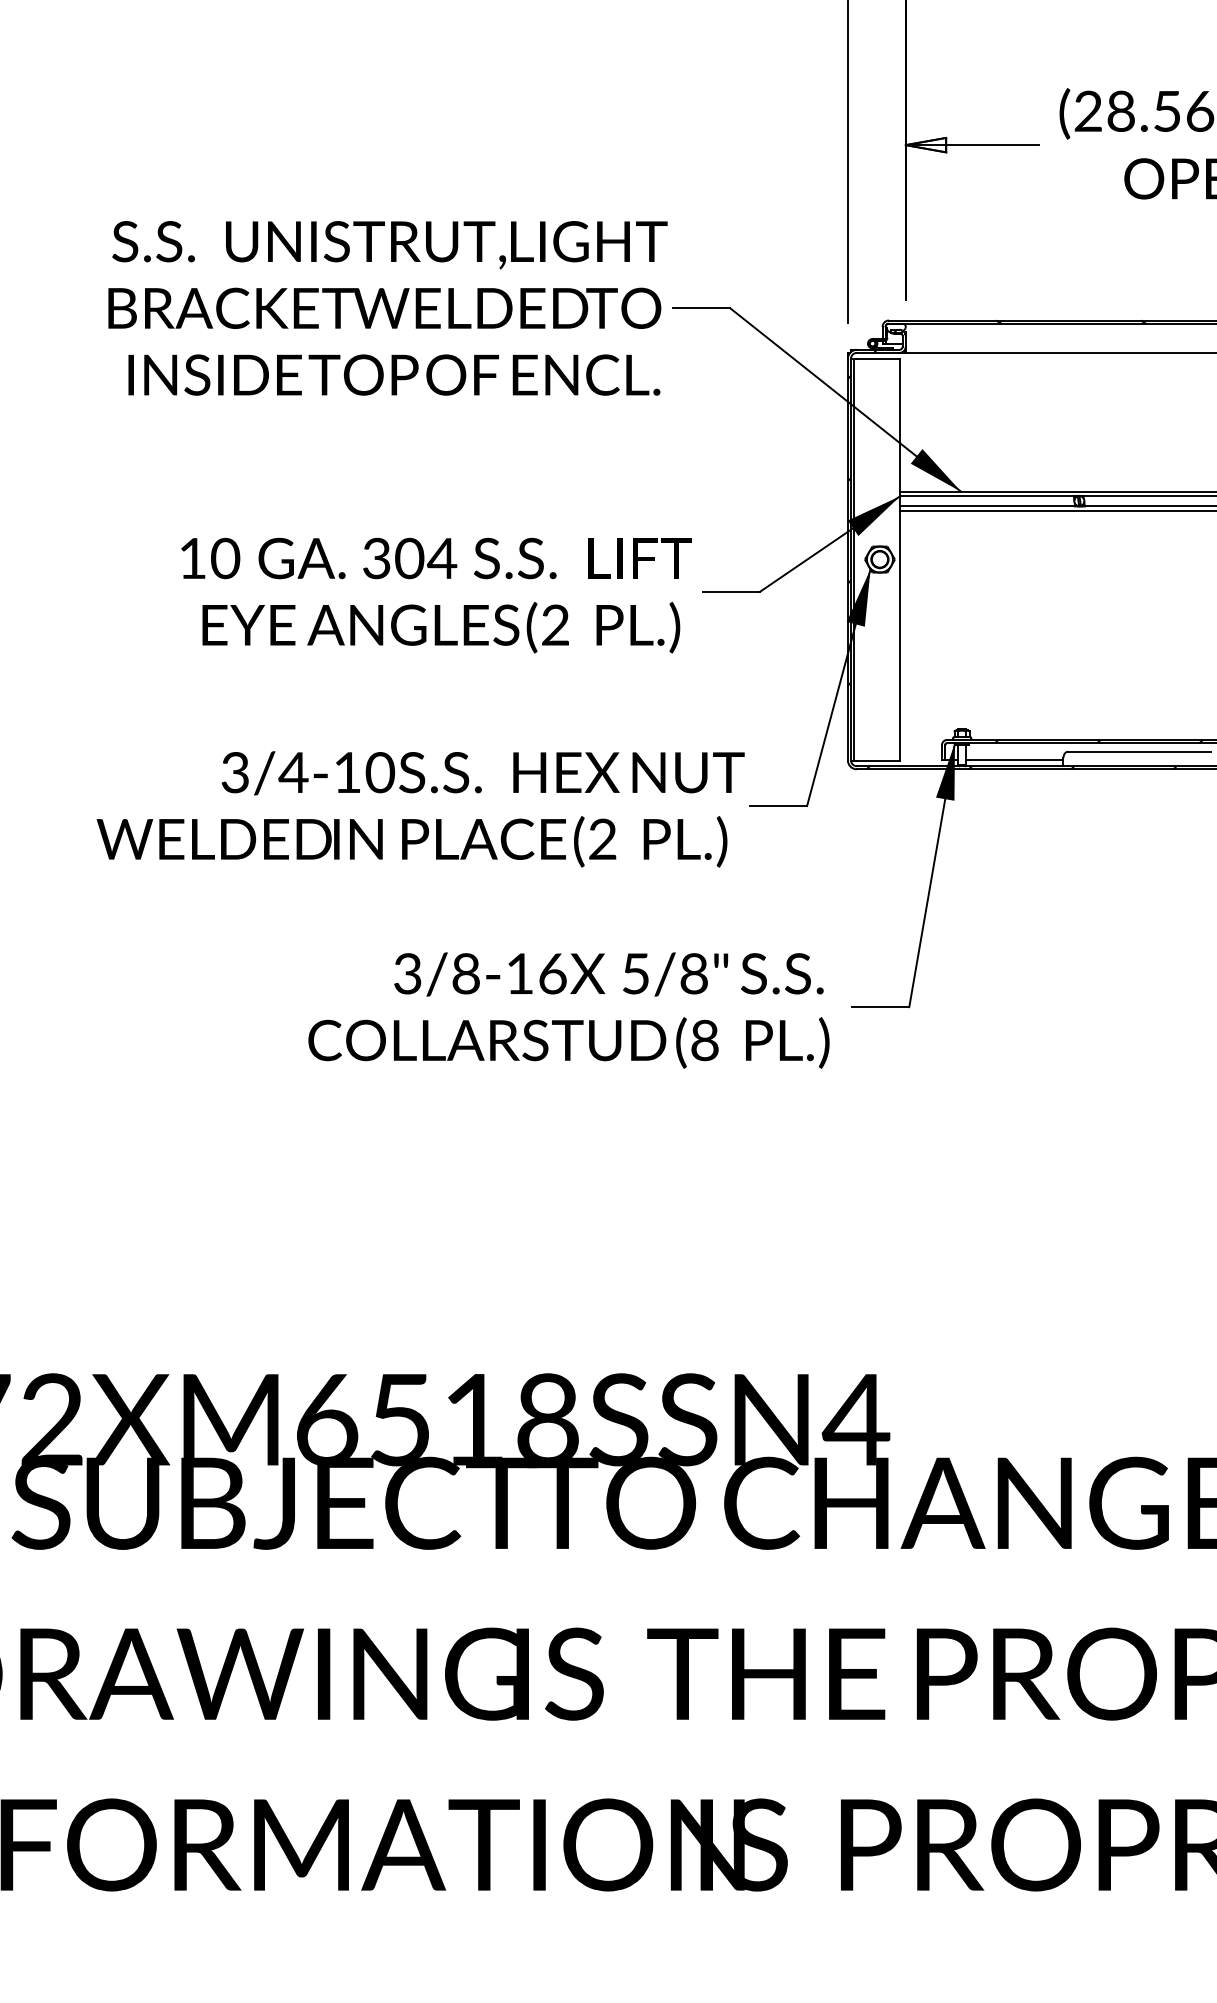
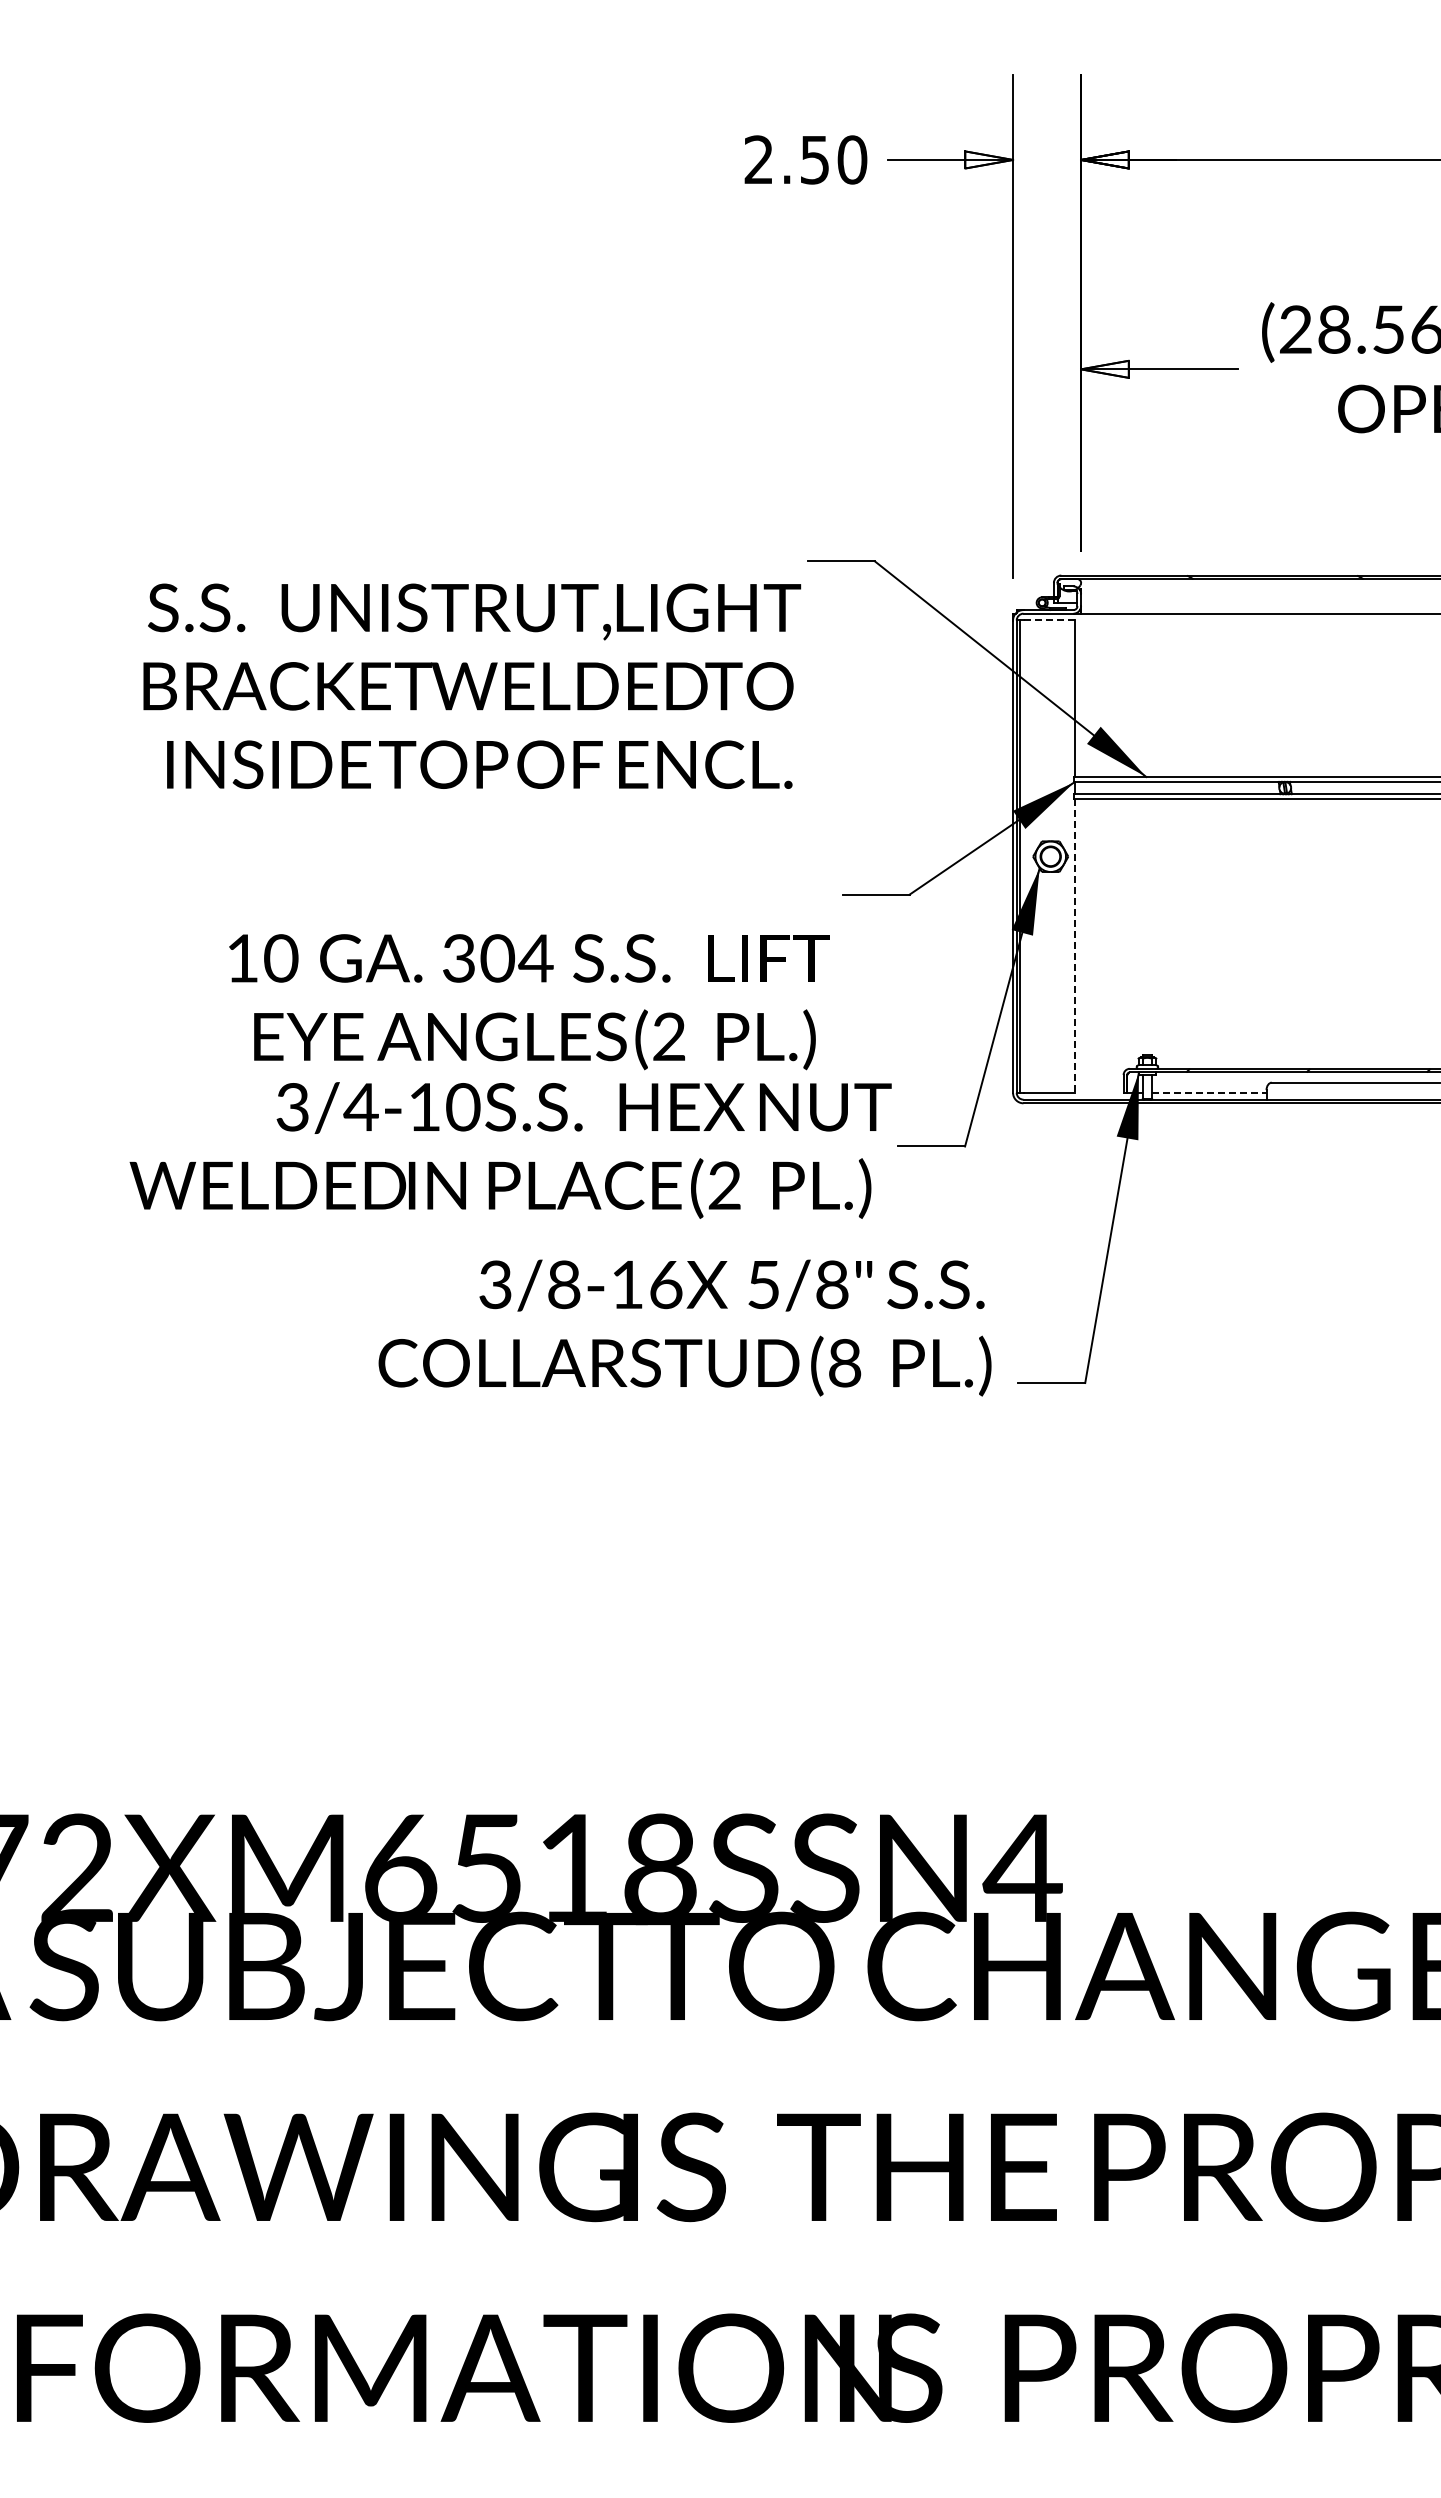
text: (388, 307) -> (472, 685), moved
line: (878, 358) -> (1049, 620), solid -> dashed
hatch: (1012, 549) -> (1206, 844), removed
text: (436, 595) -> (529, 1002), moved
line: (900, 635) -> (1074, 946), solid -> dashed
line: (1014, 760) -> (1209, 1092), solid -> dashed
text: (568, 1010) -> (684, 1327), moved

